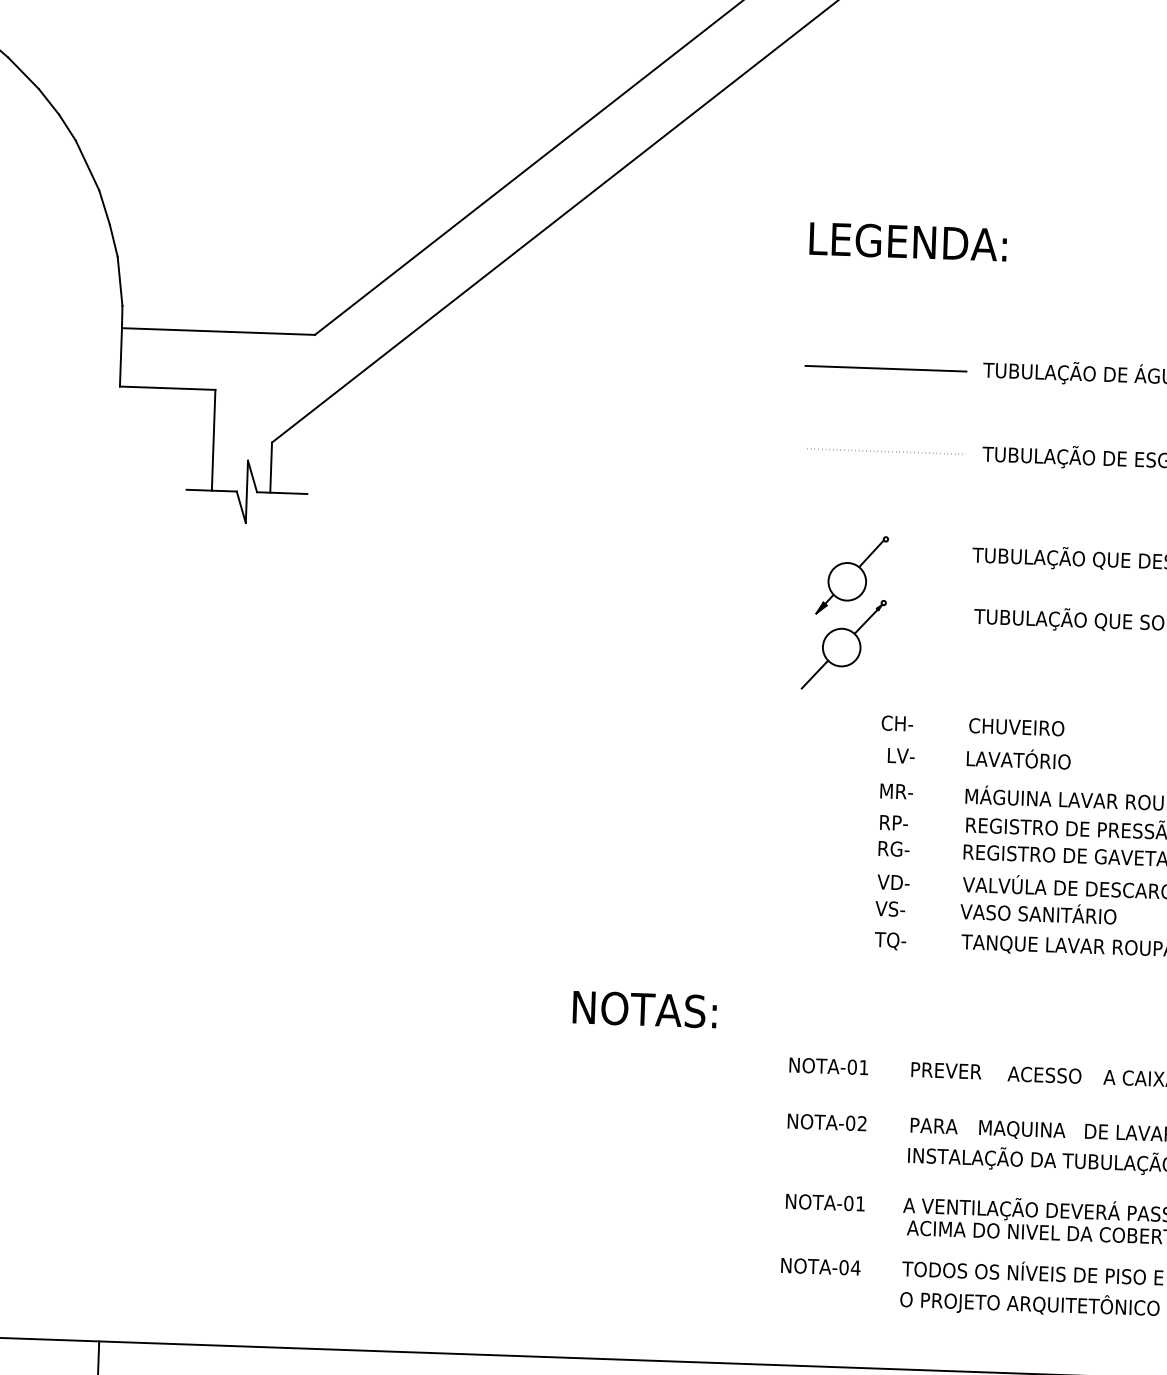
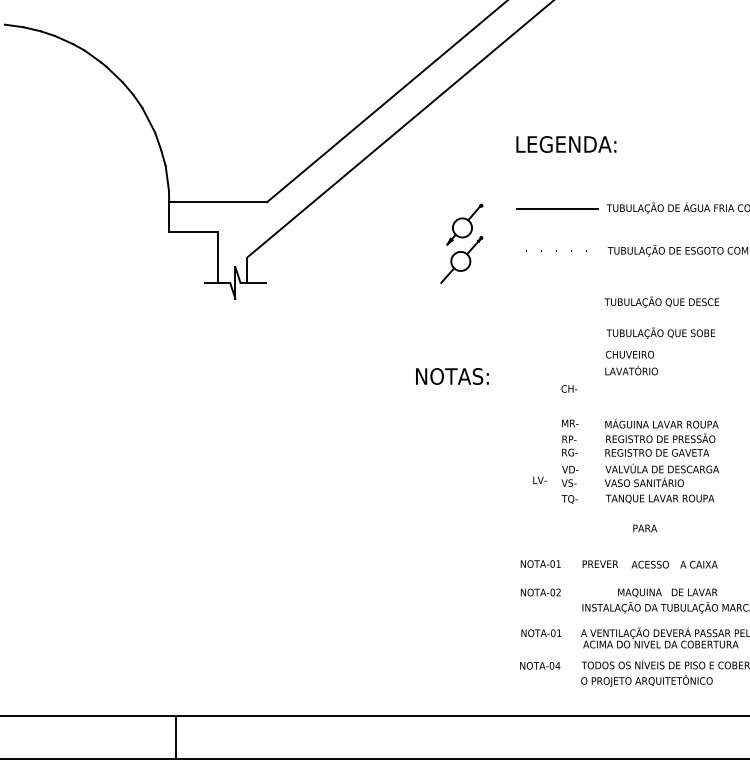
part: (844, 612) -> (461, 243), moved
text: (1019, 742) -> (631, 362), moved
text: (900, 754) -> (539, 479), moved
text: (645, 1009) -> (452, 376), moved
text: (932, 1126) -> (644, 528), moved

